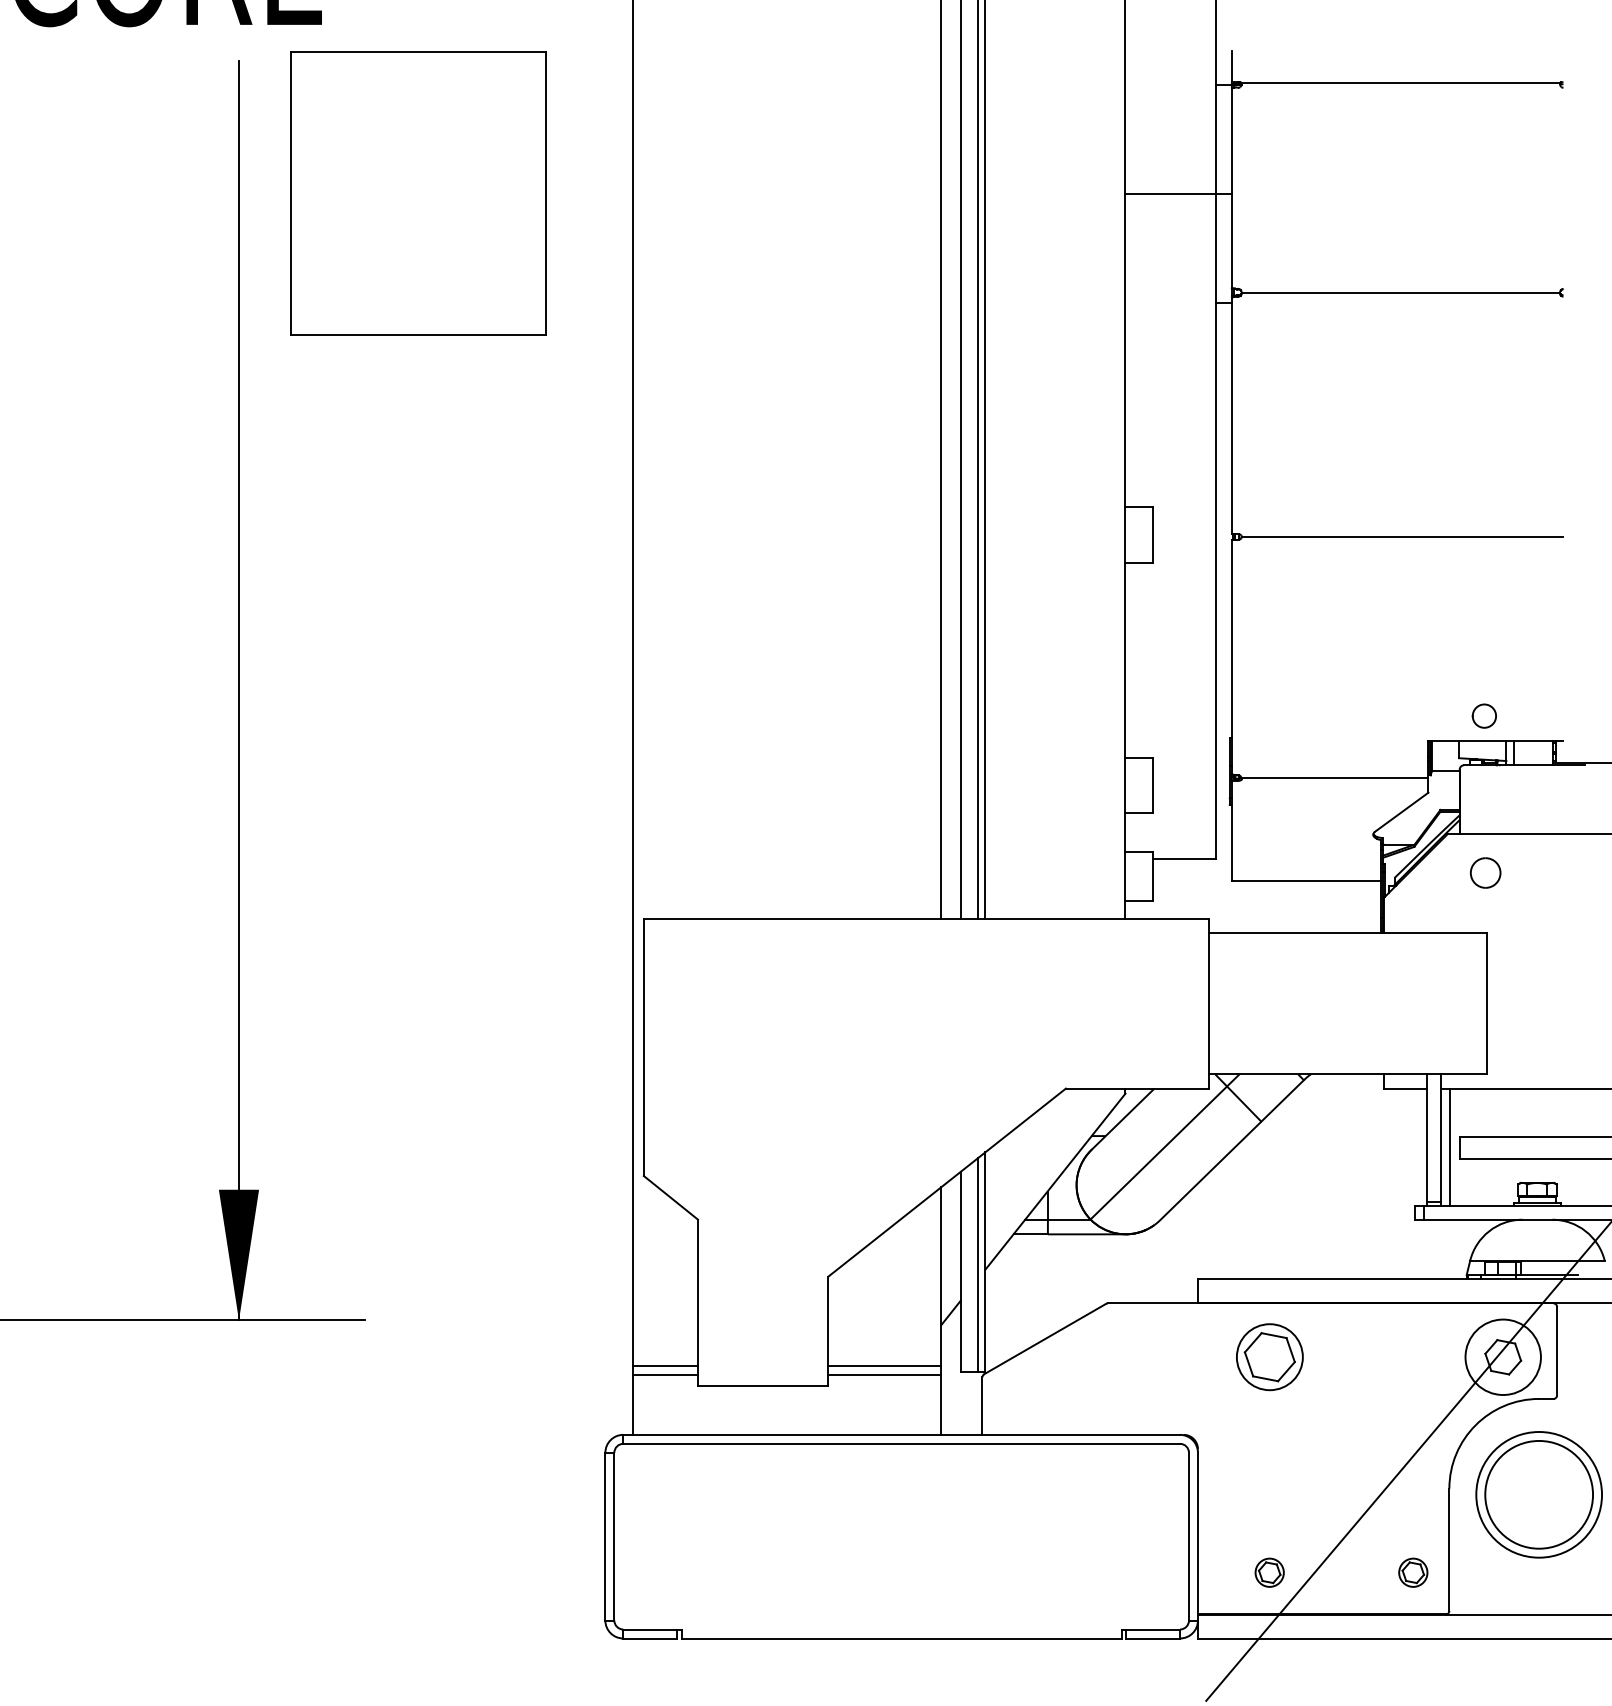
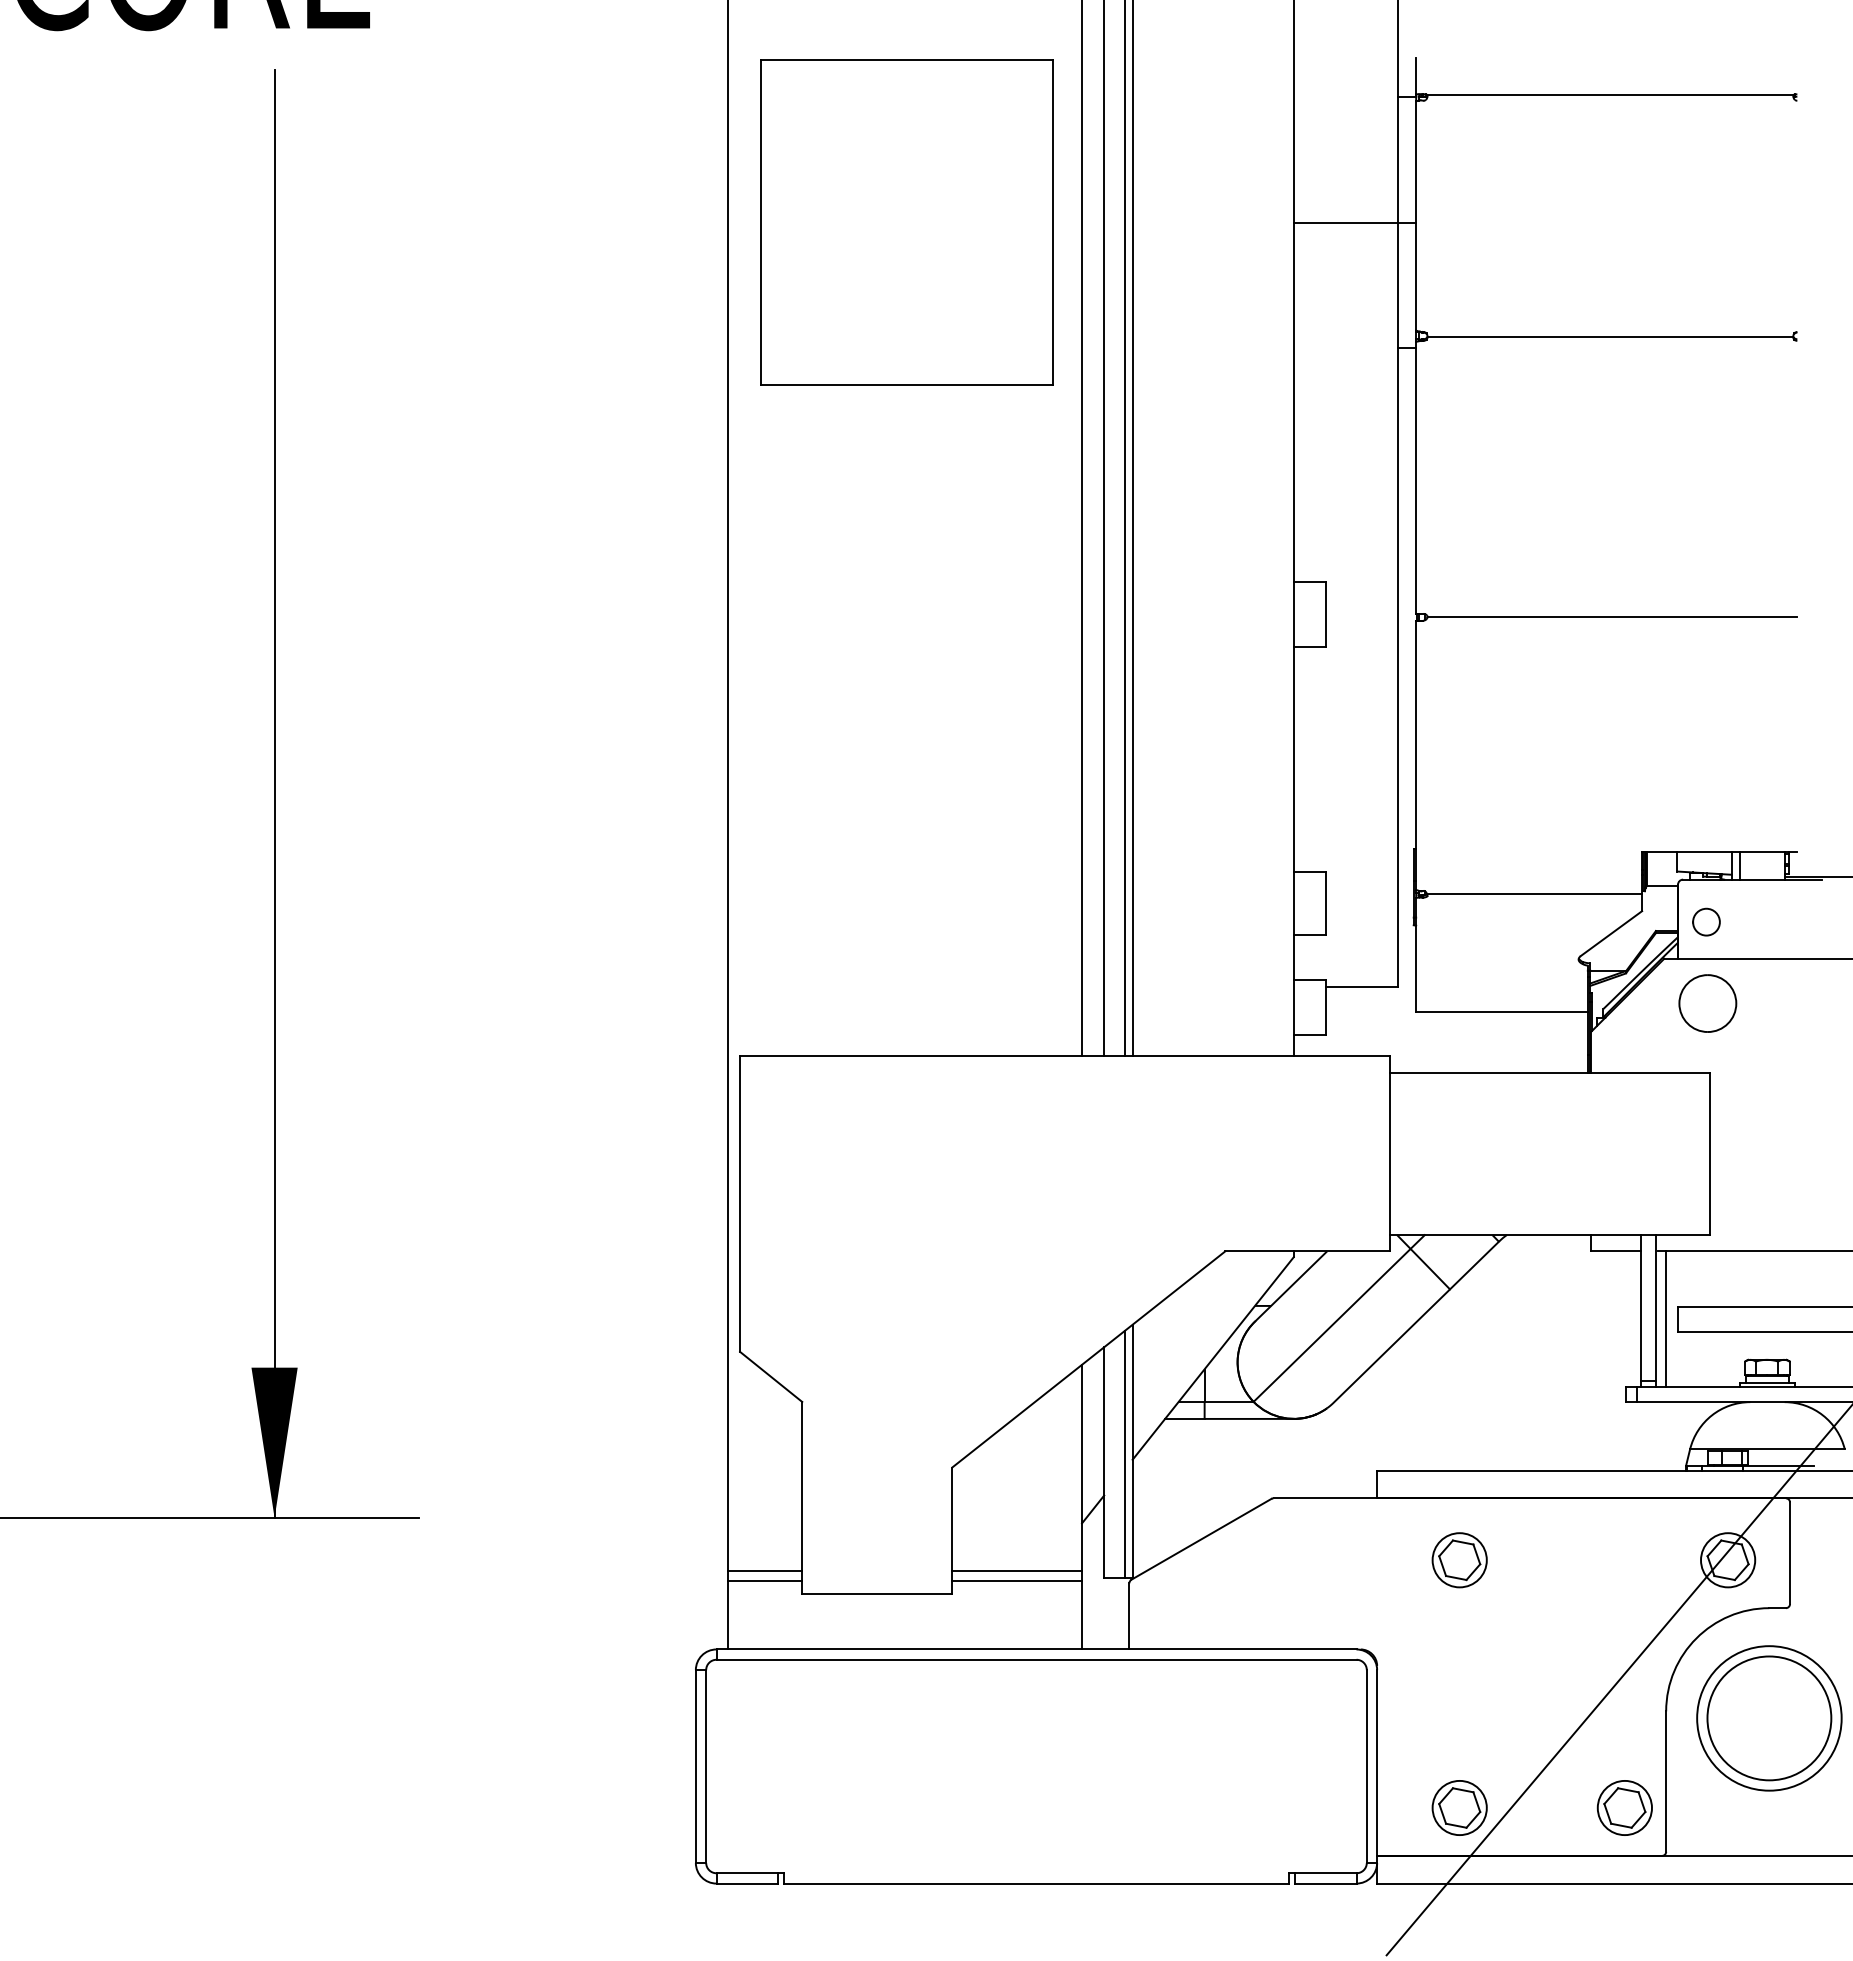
part: (418, 193) -> (906, 222), moved
part: (1484, 715) -> (1706, 921), moved
part: (1485, 873) -> (1707, 1003), size x1.67
part: (1269, 1357) -> (1459, 1560), size x0.71
circle: (1503, 1357) -> (1728, 1560), size x0.62
part: (1269, 1572) -> (1459, 1807), size x1.67
part: (1413, 1572) -> (1624, 1807), size x1.67

